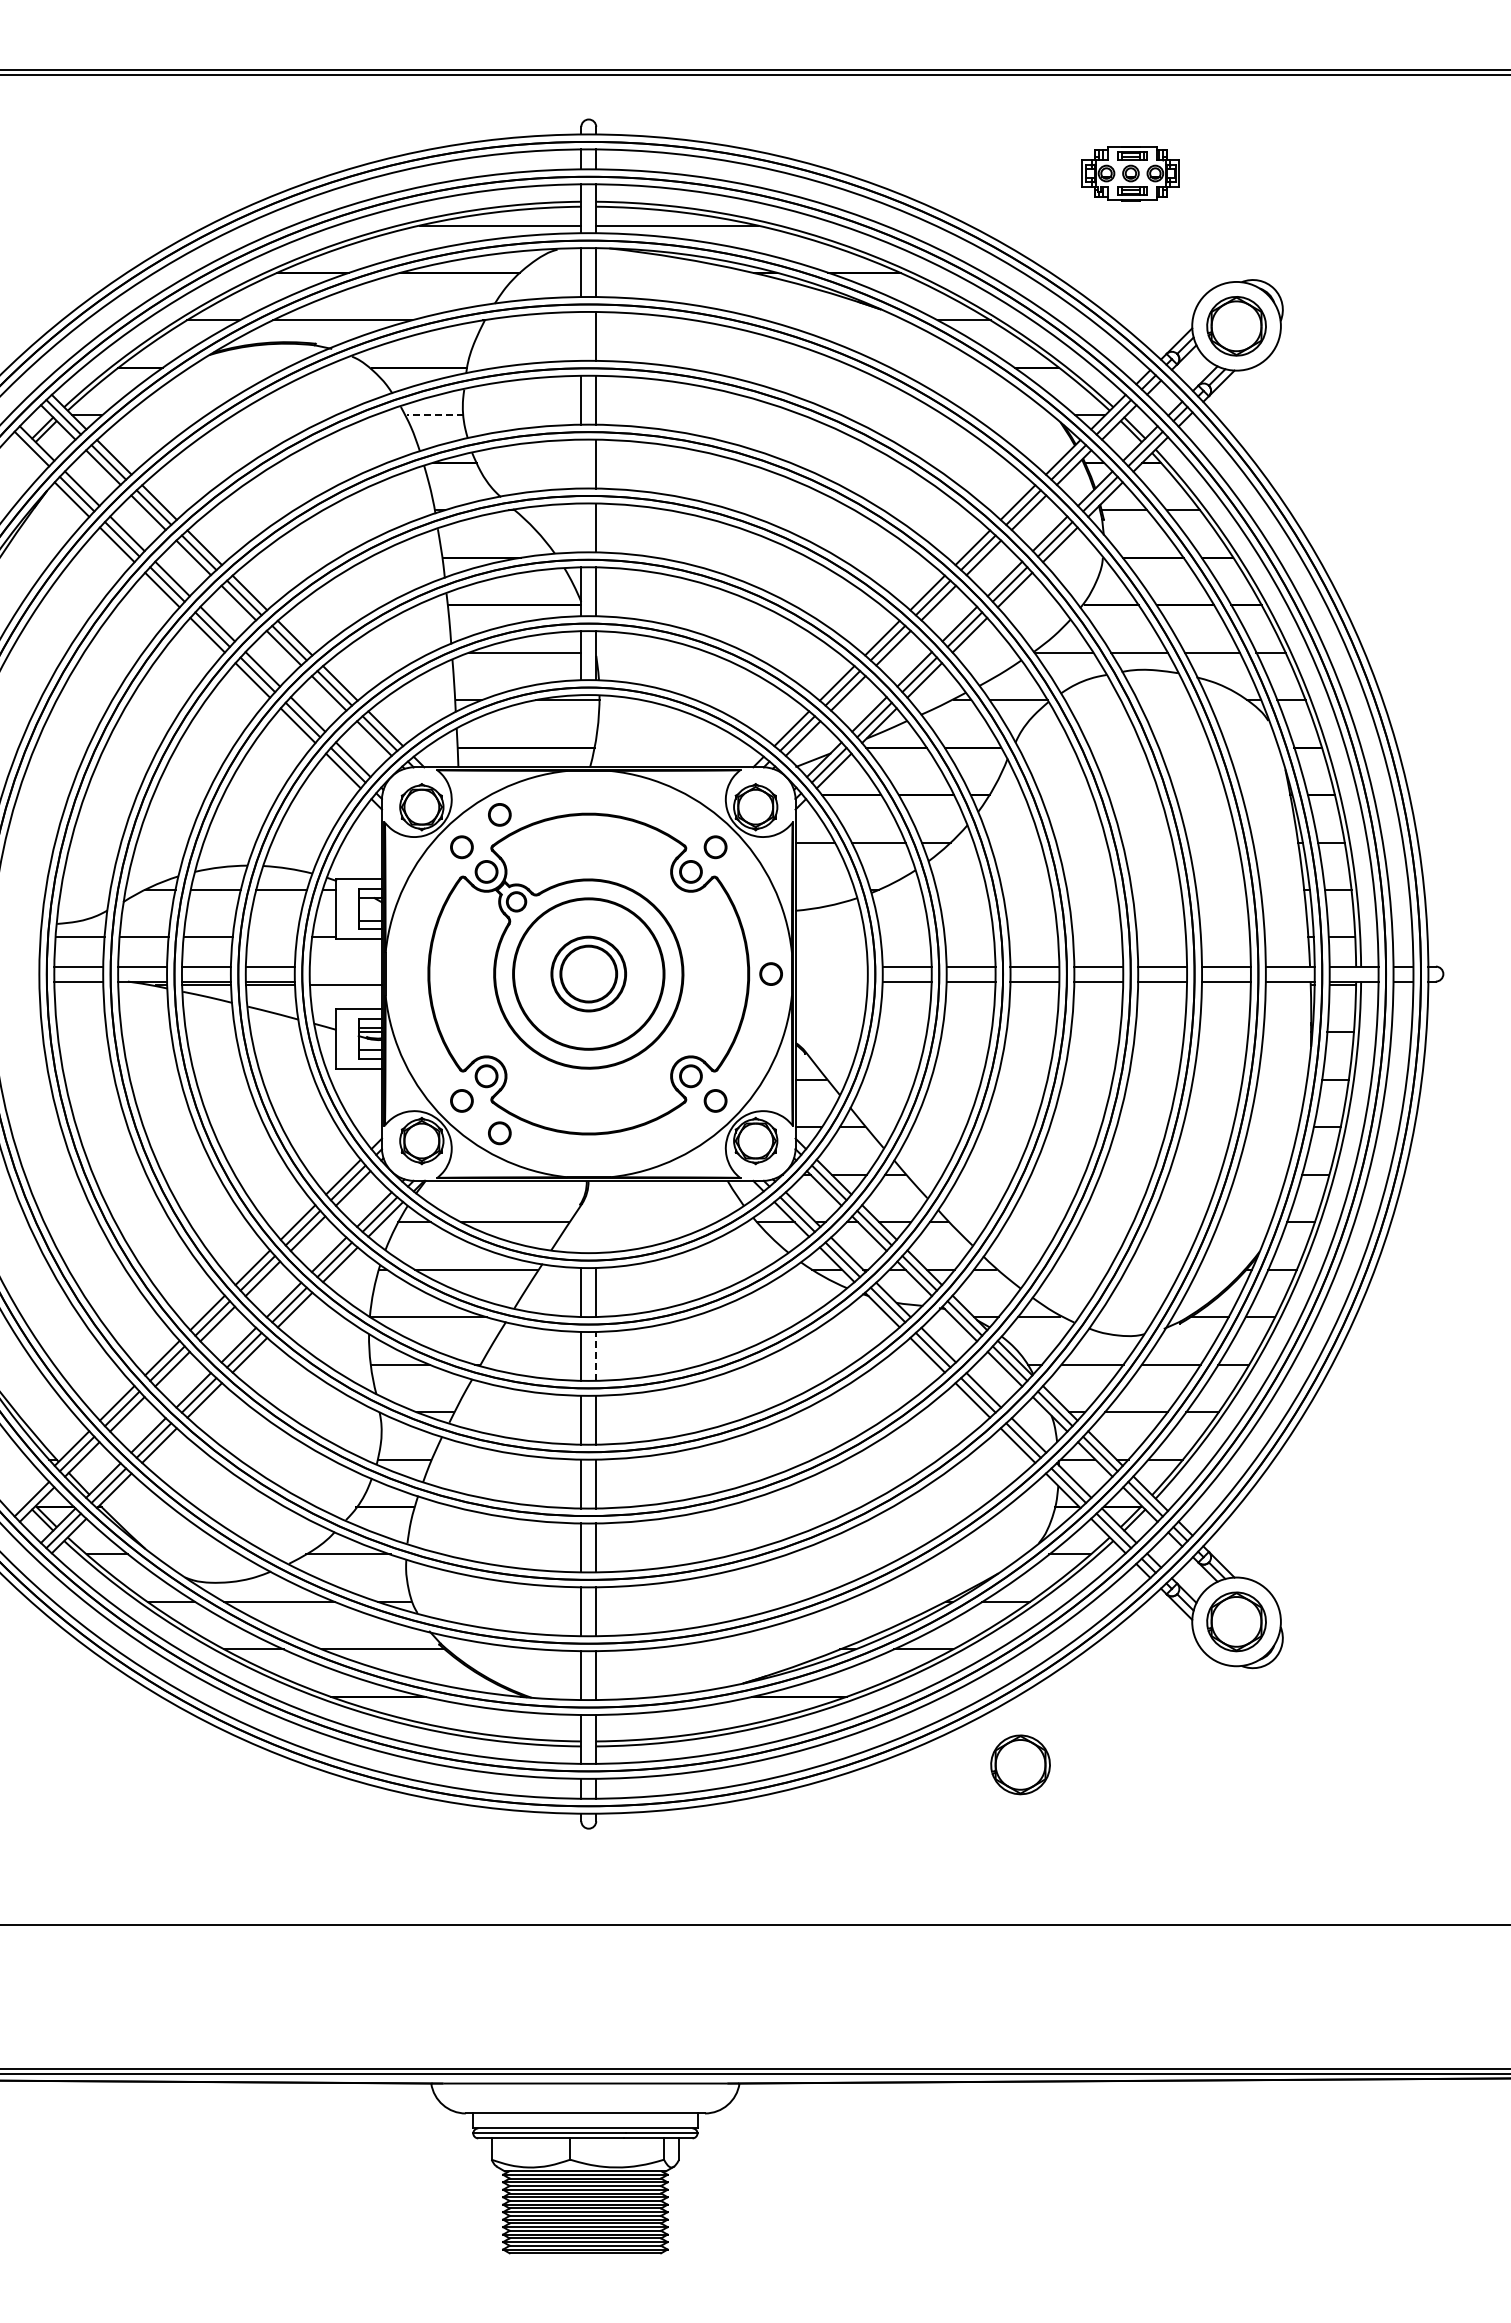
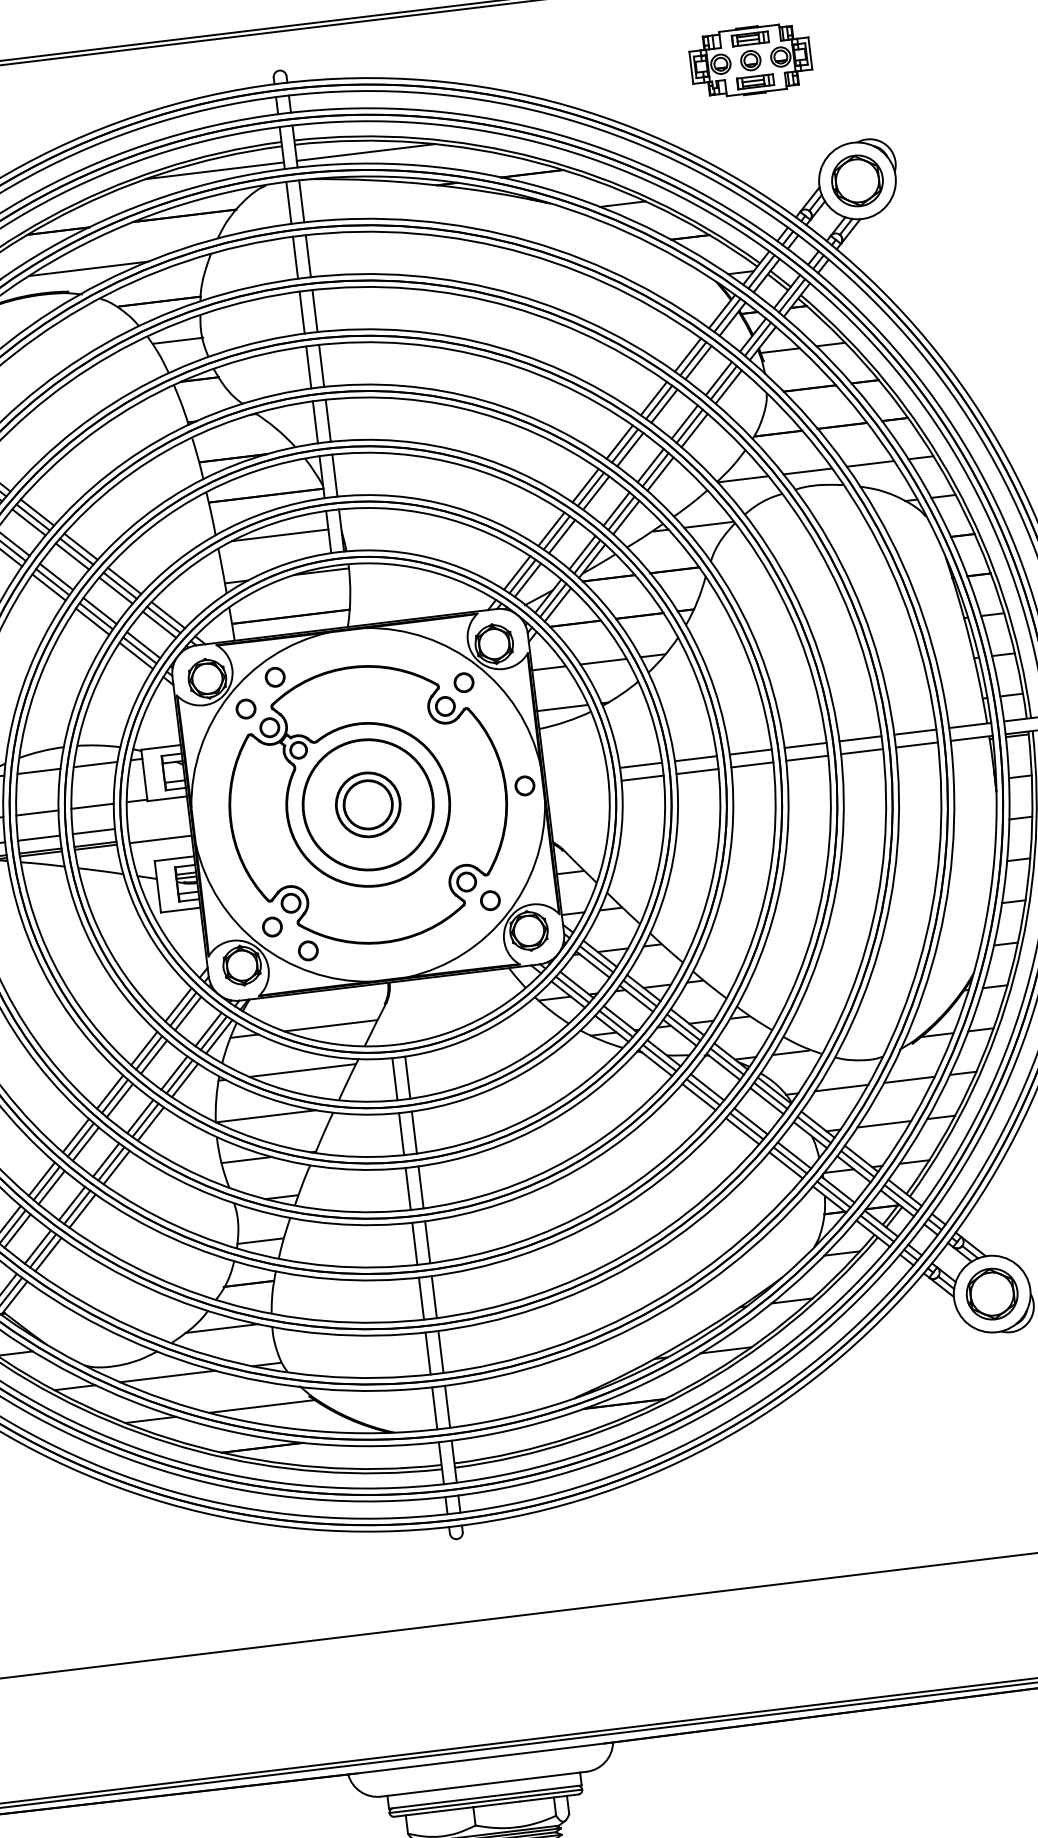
part: (1130, 173) -> (750, 60), size x1.43
line: (581, 336) -> (295, 257), added
line: (435, 415) -> (178, 340), dashed -> solid
line: (581, 463) -> (308, 366), added
line: (581, 527) -> (315, 421), added
line: (824, 890) -> (562, 708), added
line: (272, 937) -> (92, 806), added
line: (596, 1355) -> (414, 1131), dashed -> solid
part: (1020, 1764) -> (821, 1439), removed

